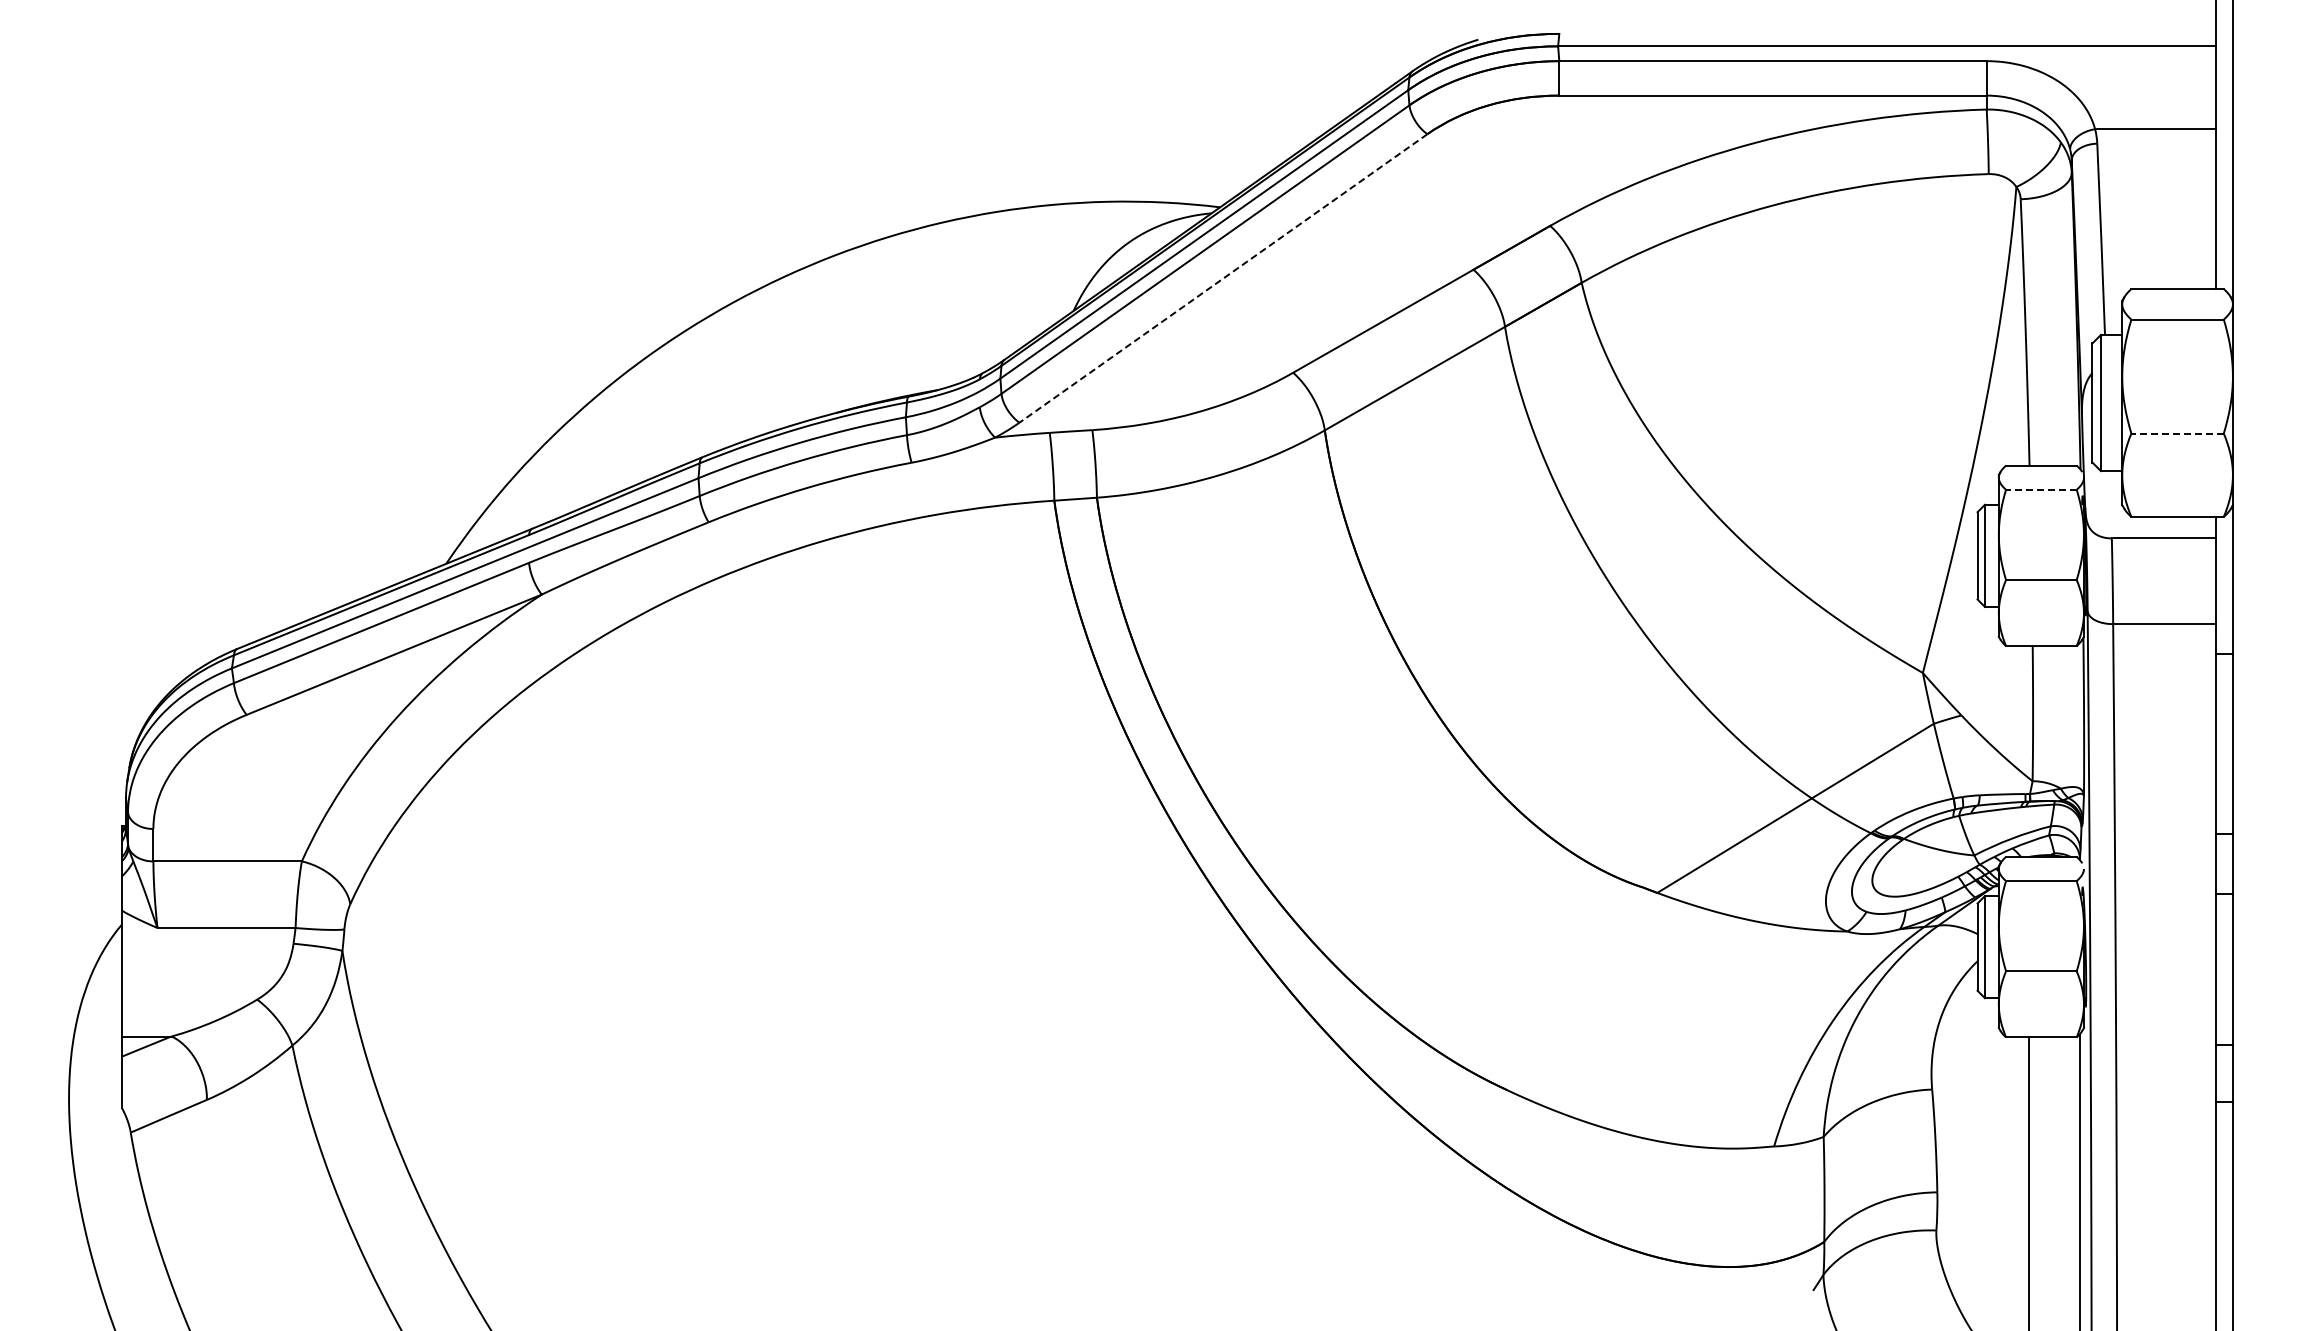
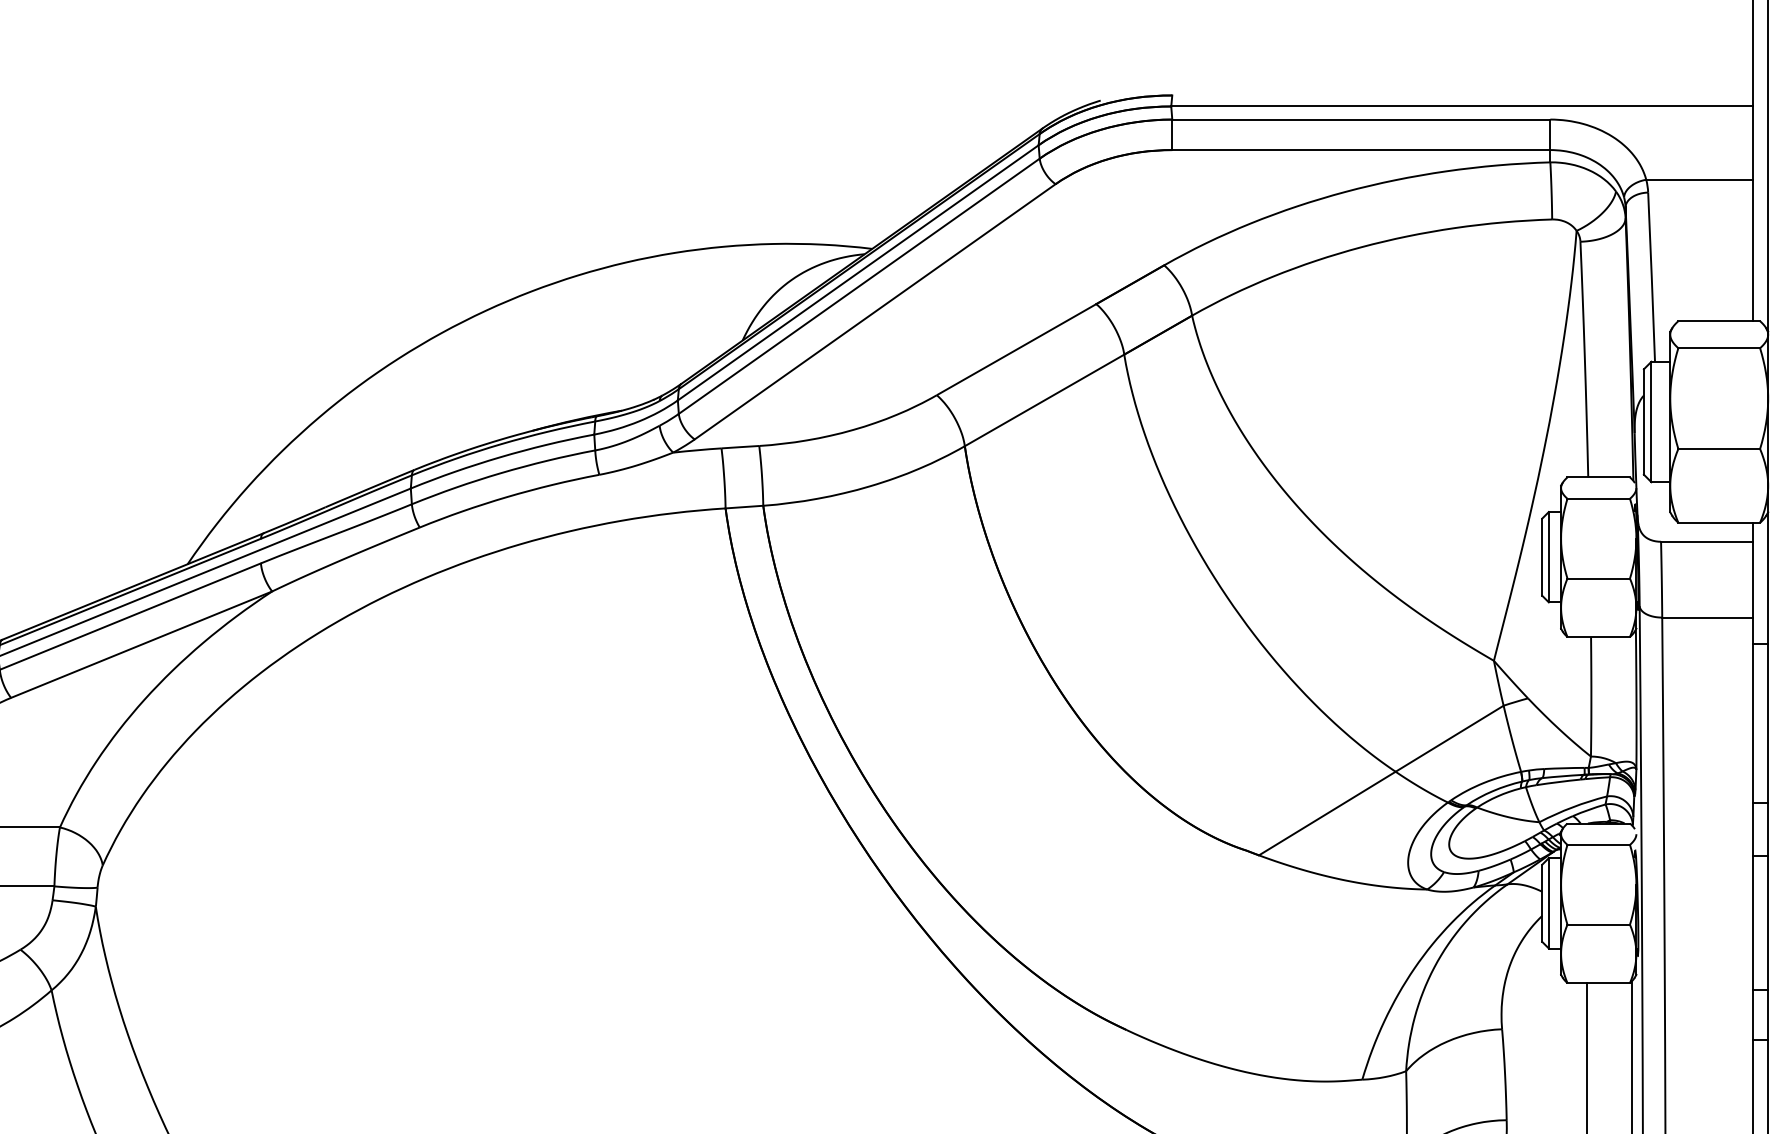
line: (1223, 278) -> (875, 311), dashed -> solid
line: (2177, 433) -> (1719, 448), dashed -> solid
line: (2040, 489) -> (1597, 498), dashed -> solid

